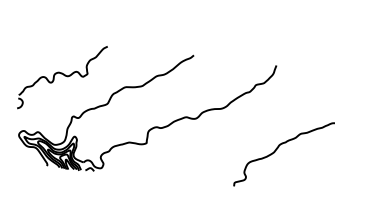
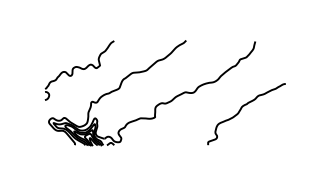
curve: (278, 149) -> (241, 110), moved

